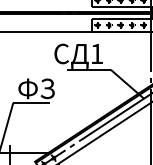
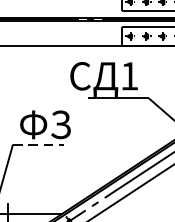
line: (32, 103) -> (39, 145), solid -> dashed

